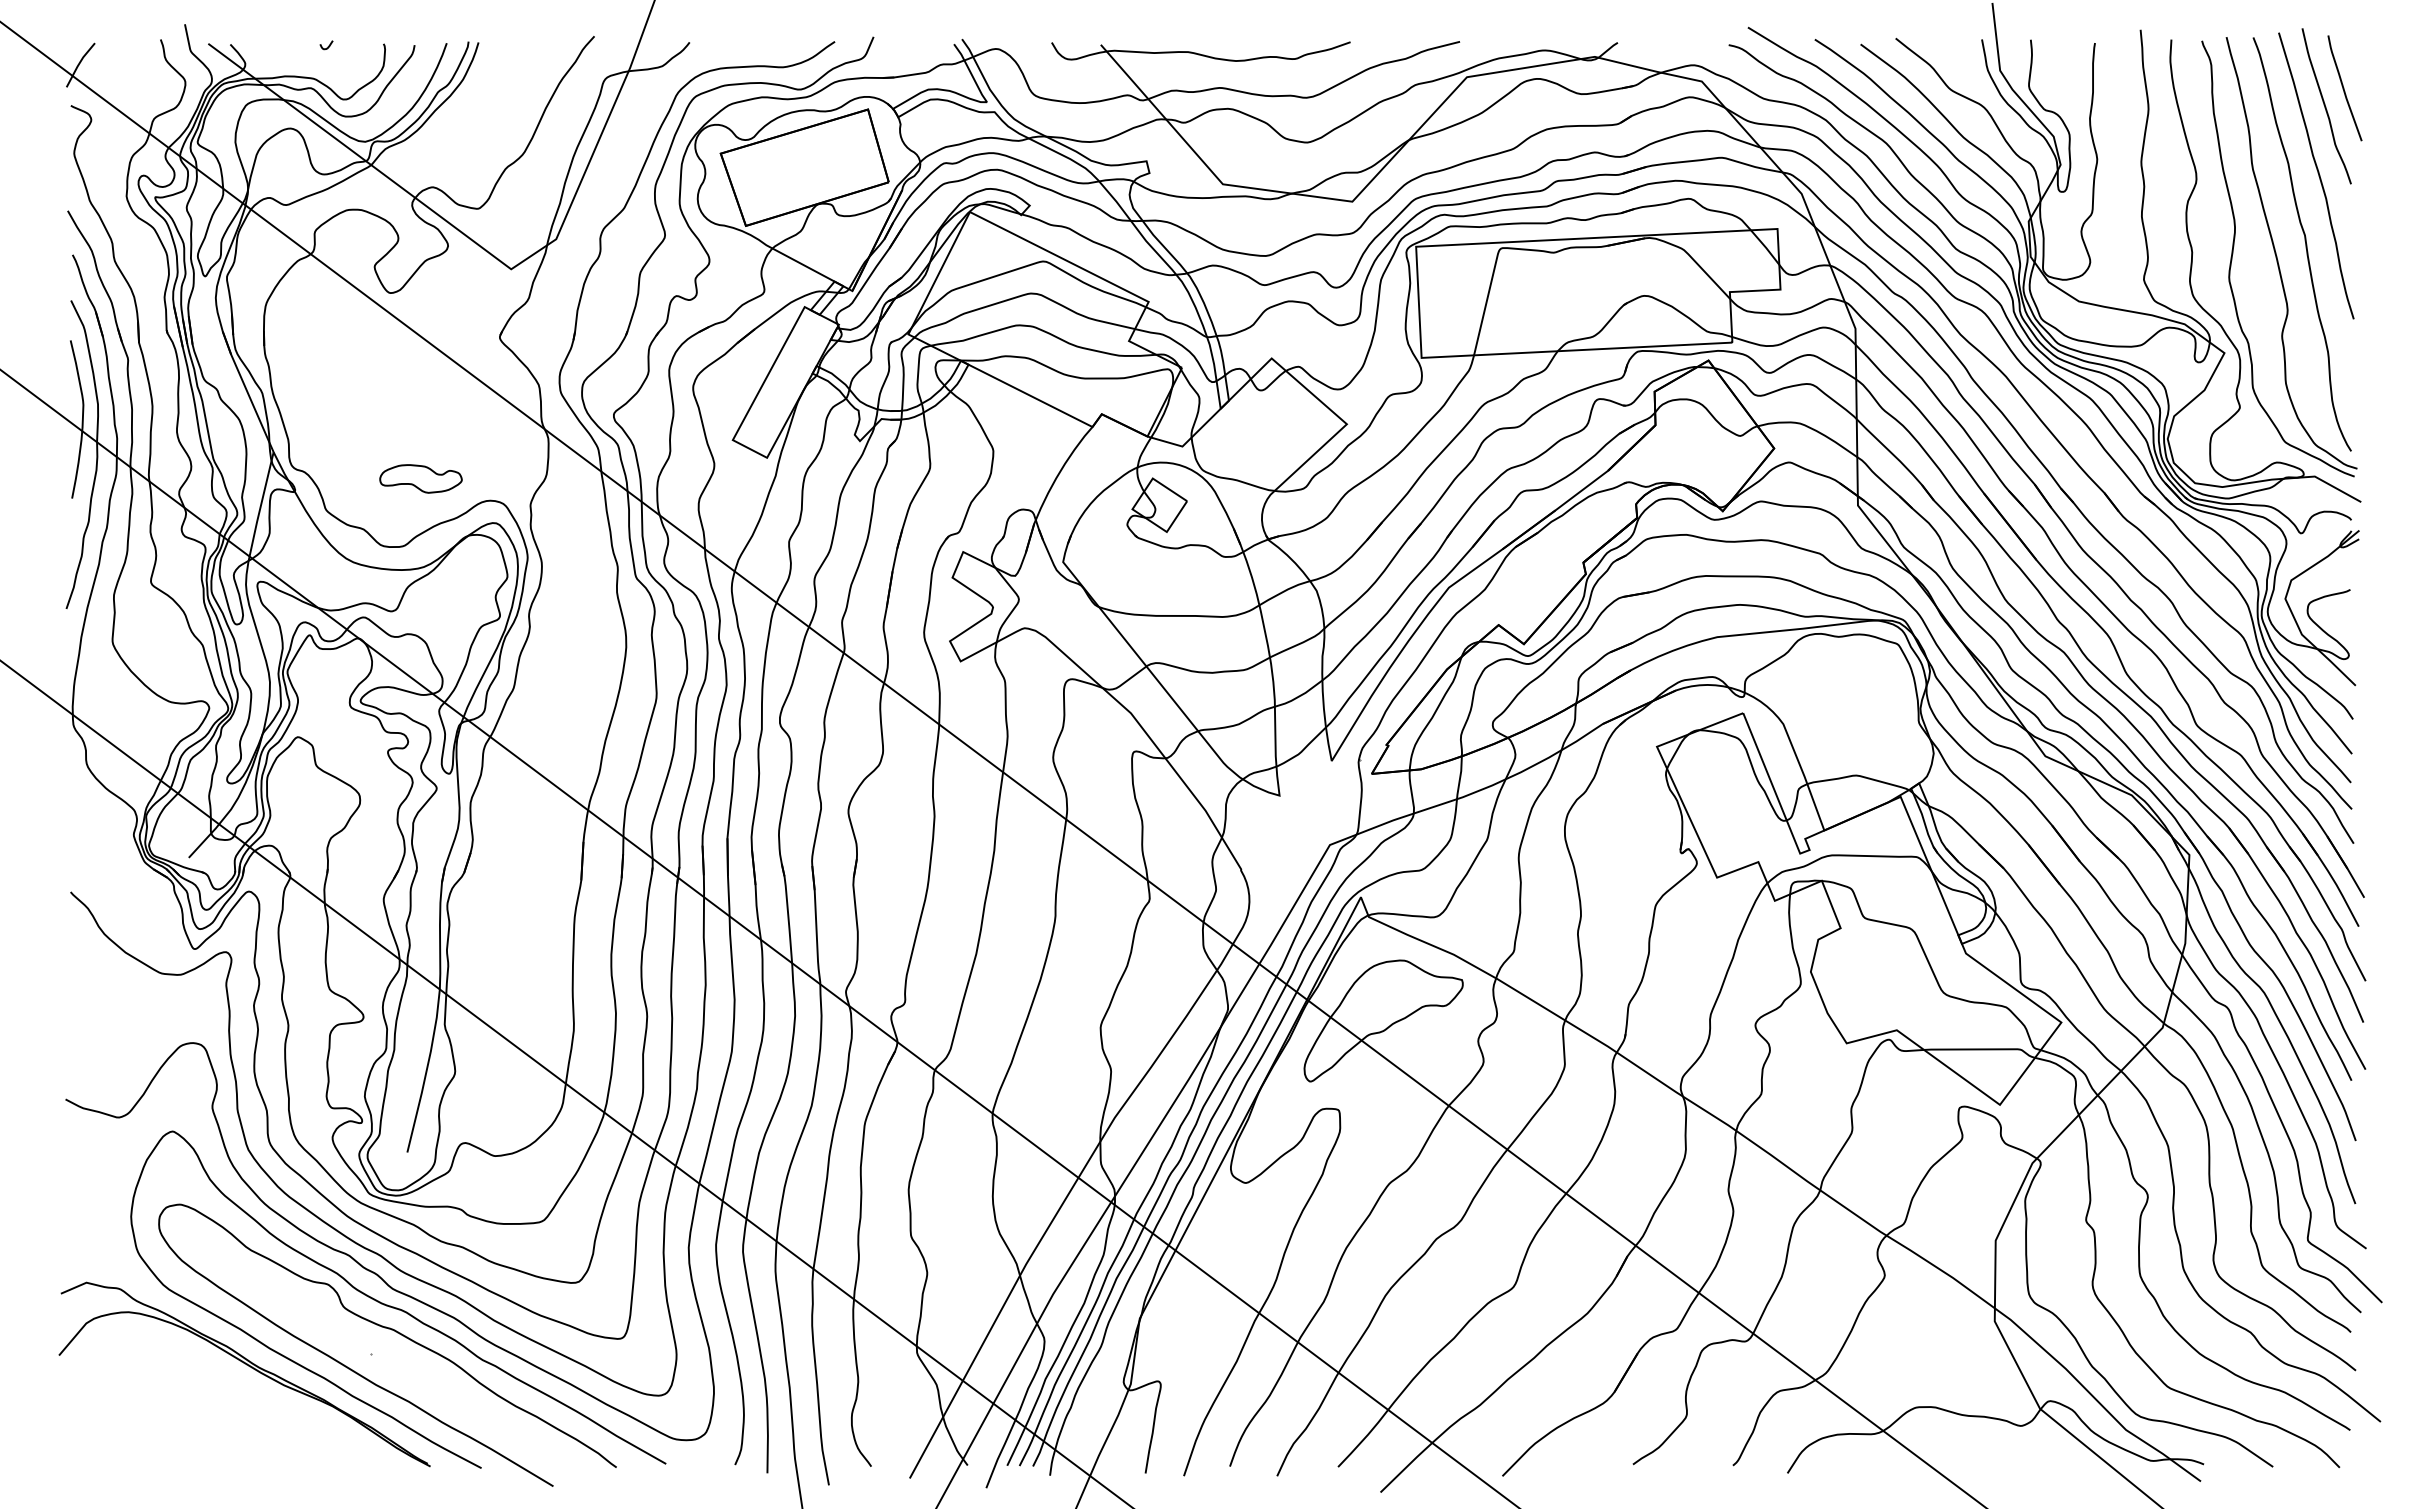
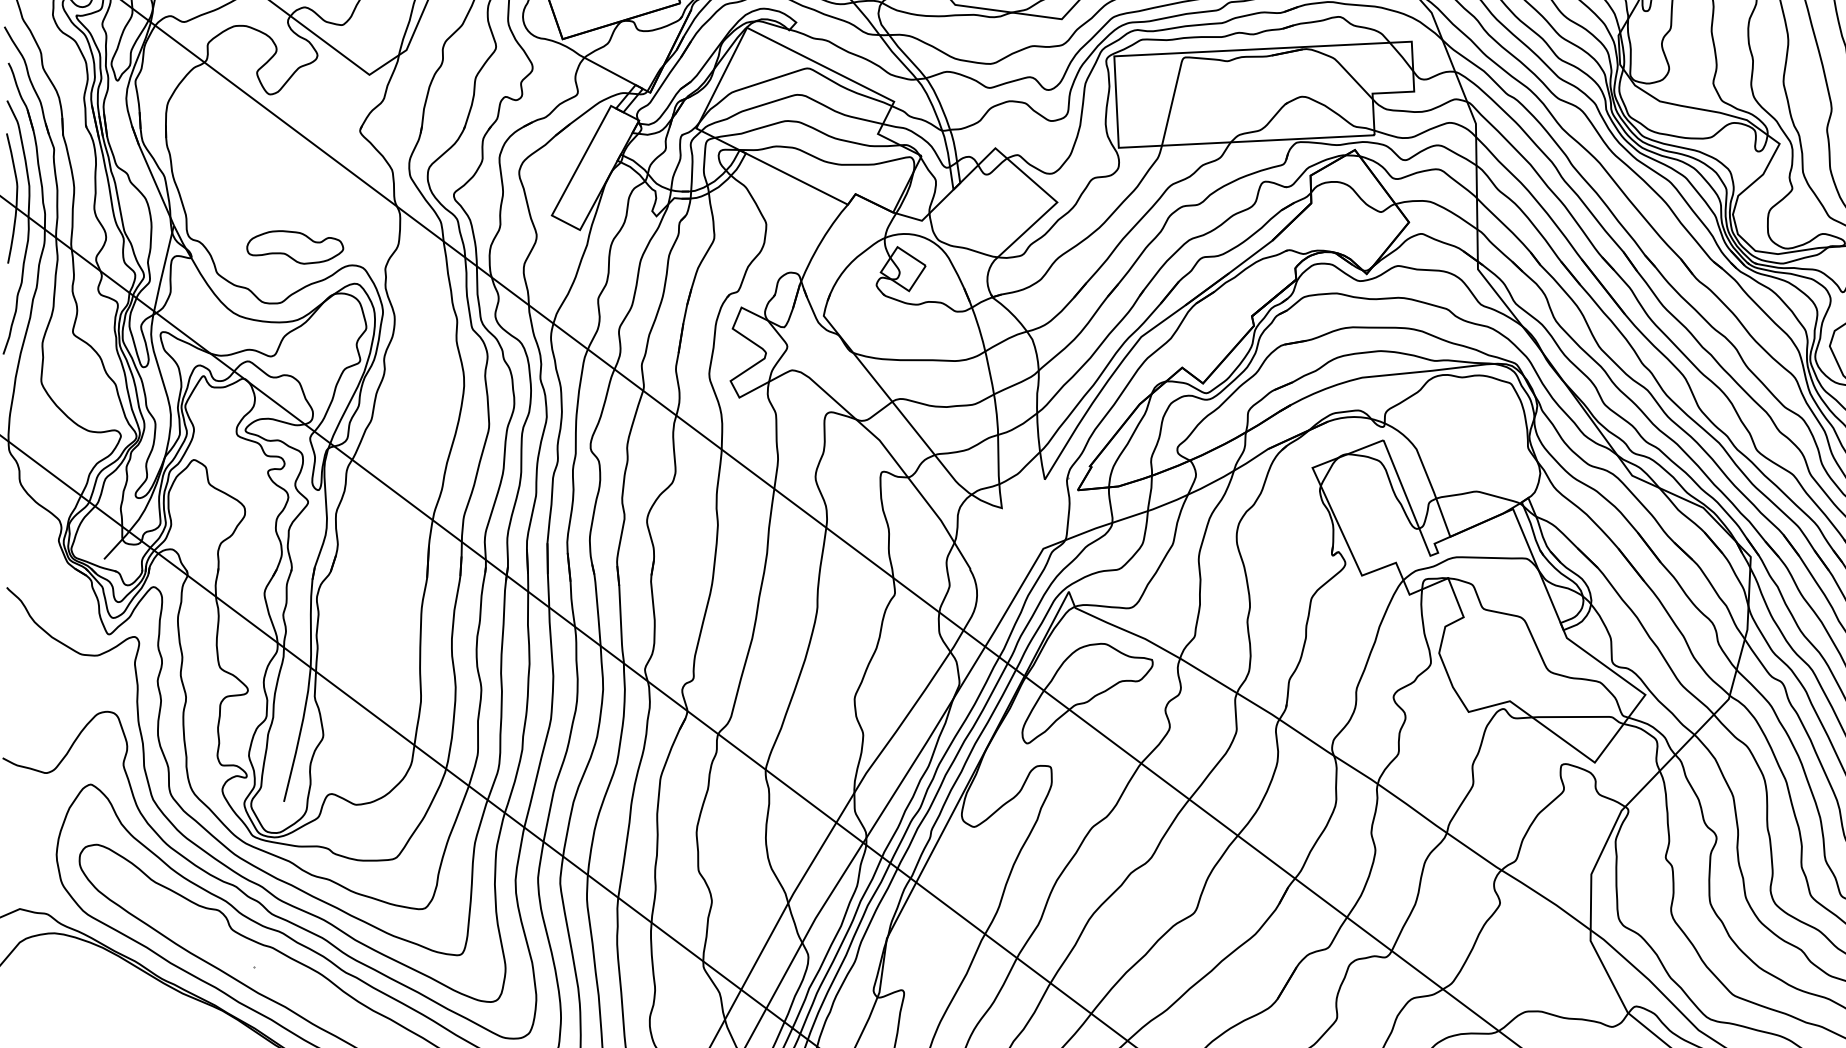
part: (420, 478) -> (294, 247), size x1.43

